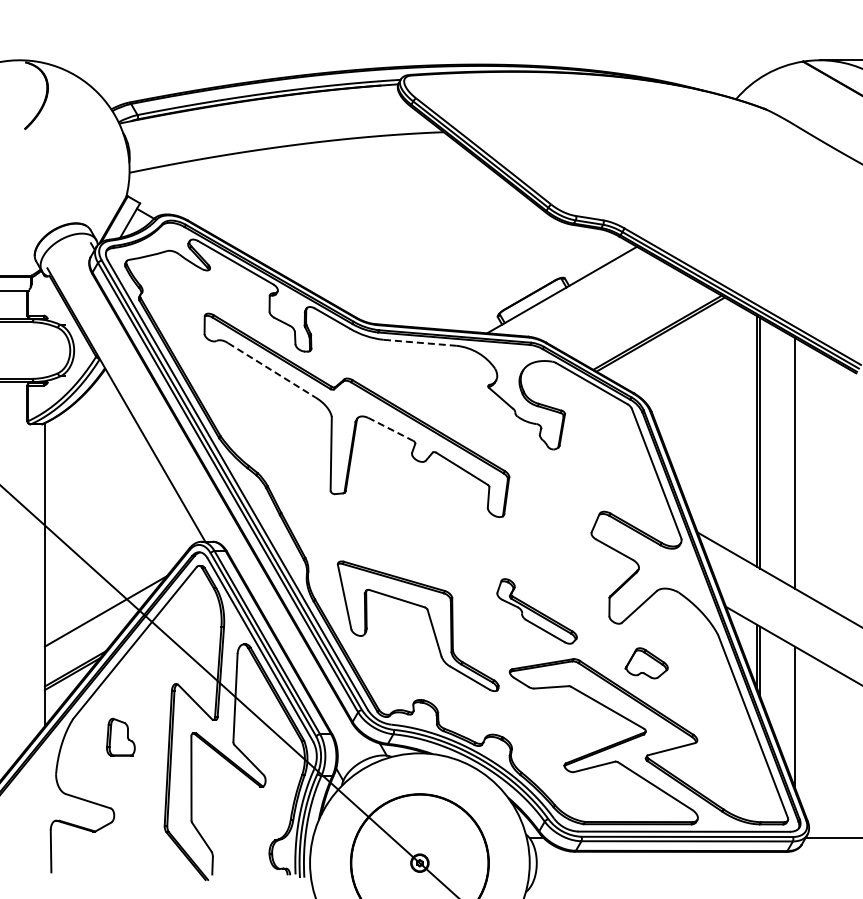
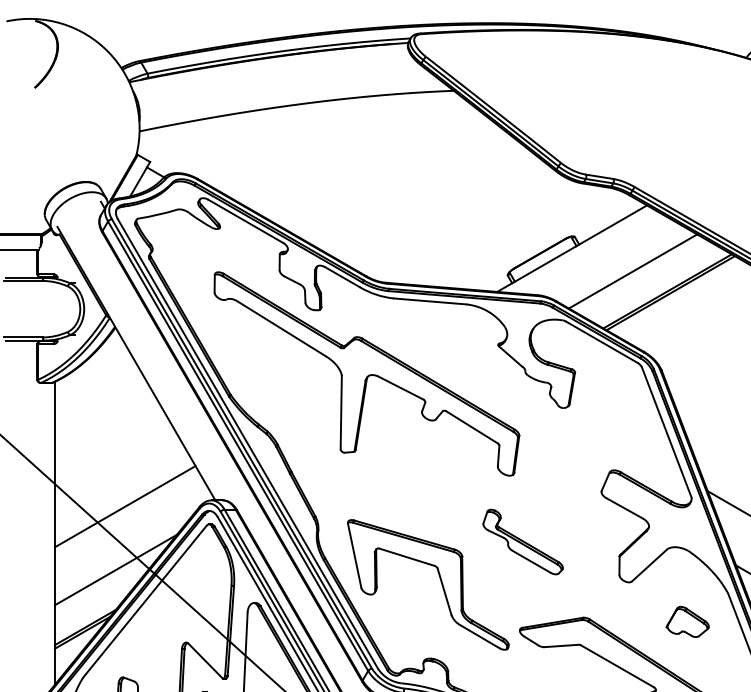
line: (622, 312) -> (632, 271), added
line: (420, 342) -> (430, 301), dashed -> solid
line: (271, 370) -> (281, 329), dashed -> solid
line: (391, 429) -> (401, 388), dashed -> solid
line: (114, 547) -> (124, 506), added
part: (536, 611) -> (522, 542), moved
part: (646, 663) -> (687, 622), moved

